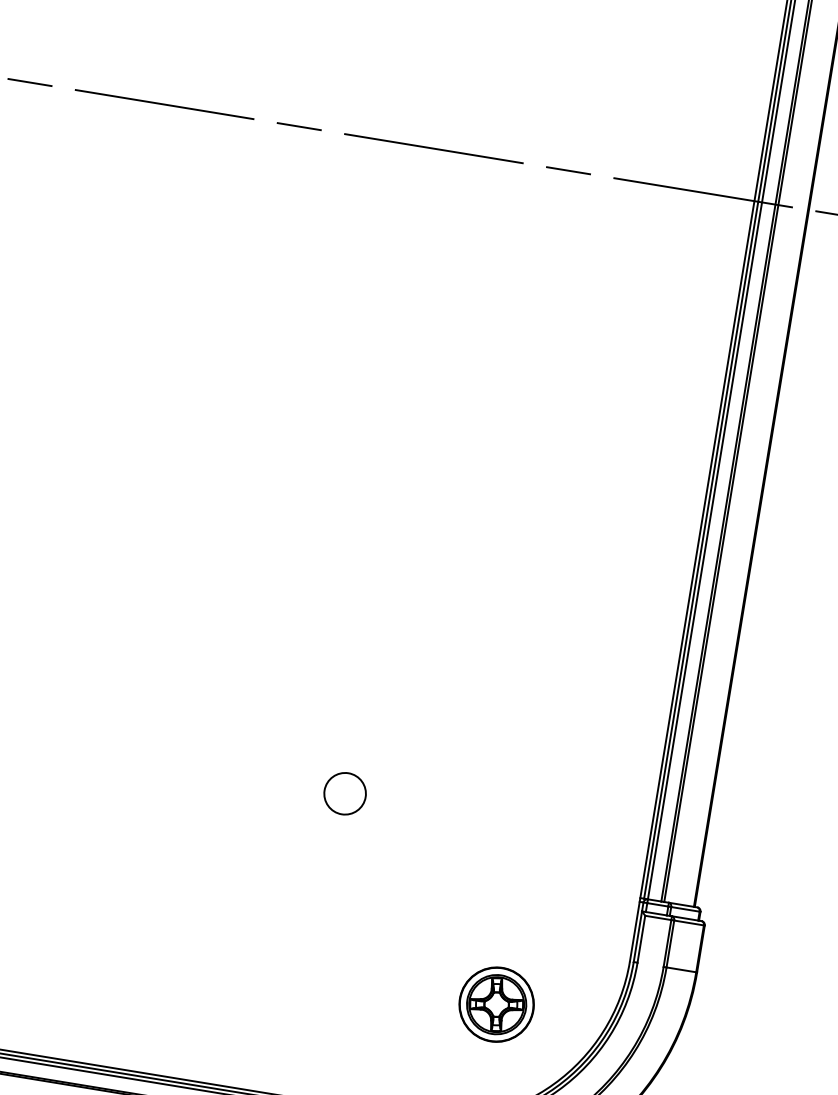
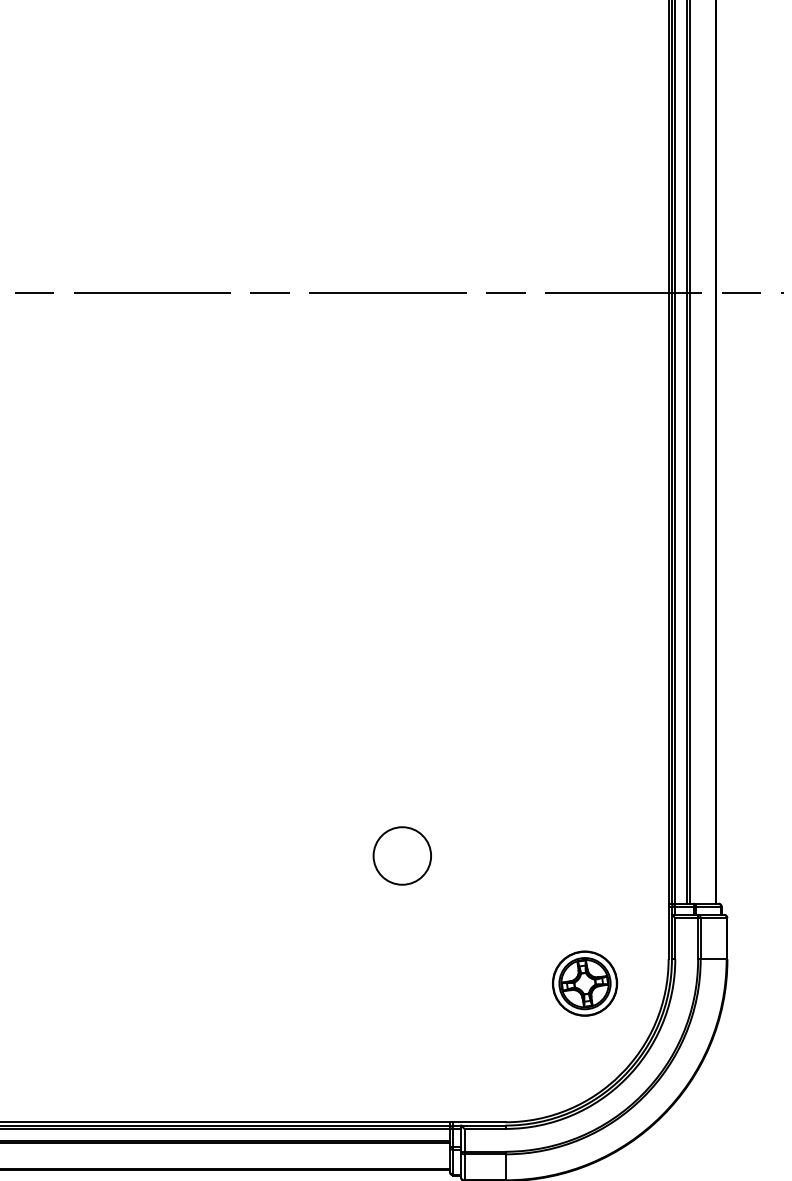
circle: (345, 793) -> (402, 855), size x1.6
part: (497, 1004) -> (585, 983), moved

